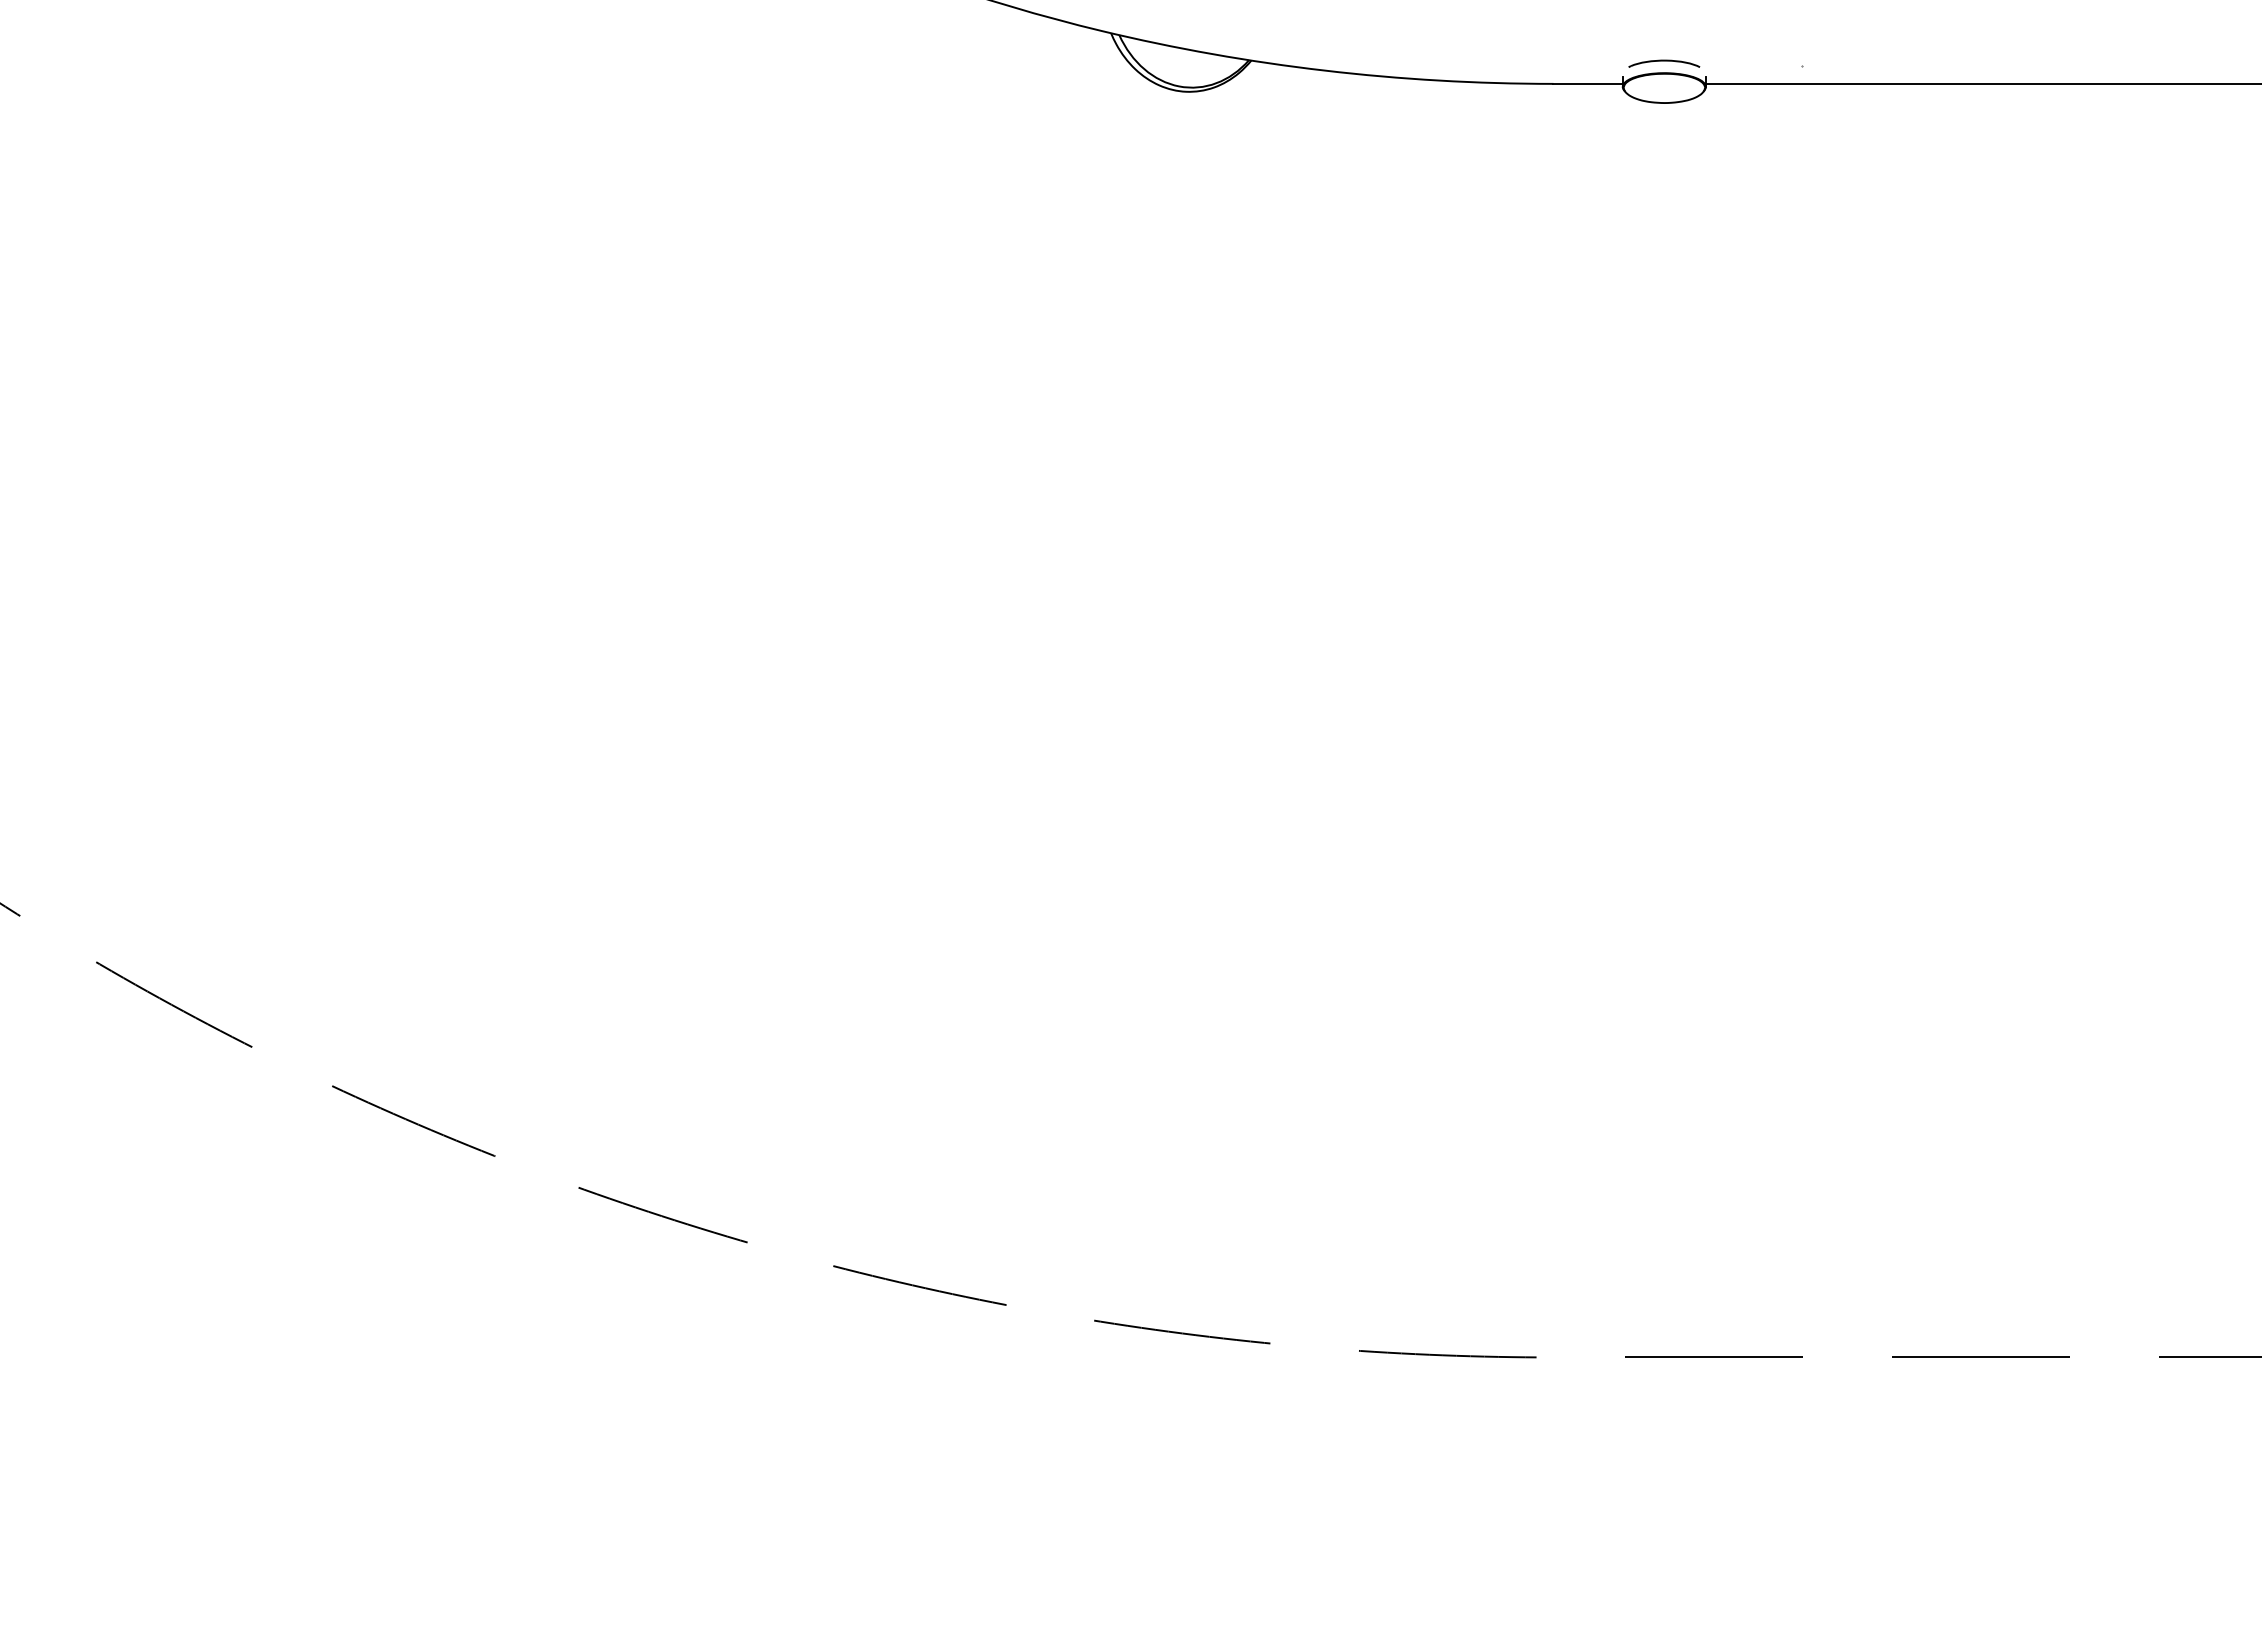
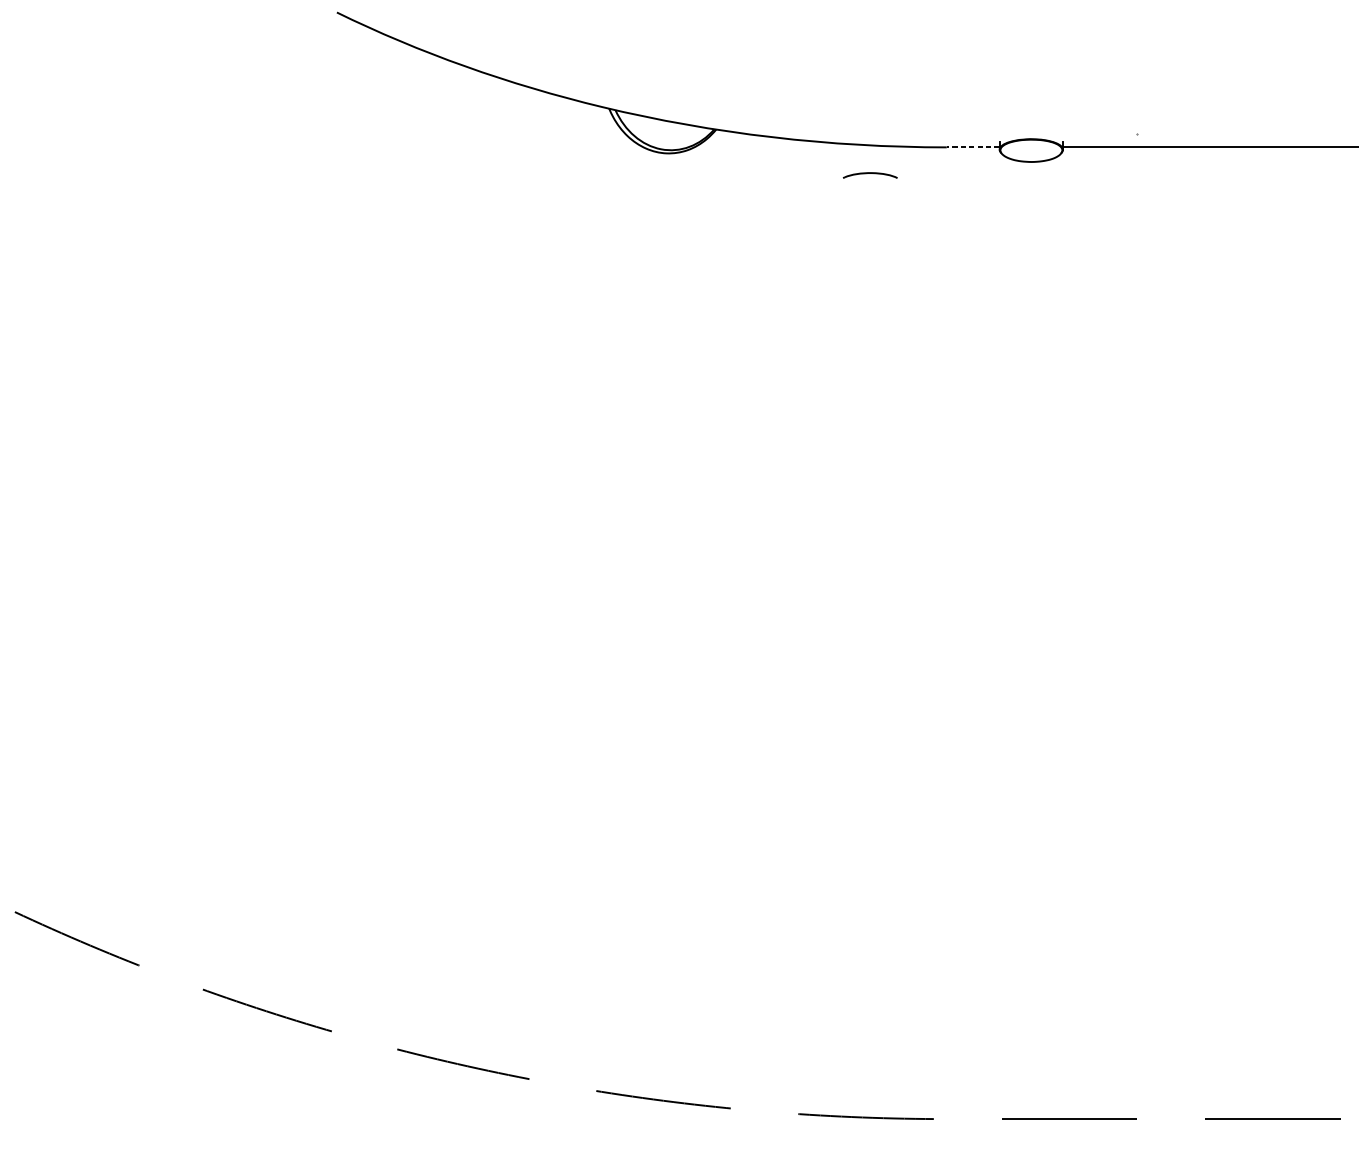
part: (1664, 63) -> (870, 175), moved
line: (1588, 83) -> (973, 147), solid -> dashed

